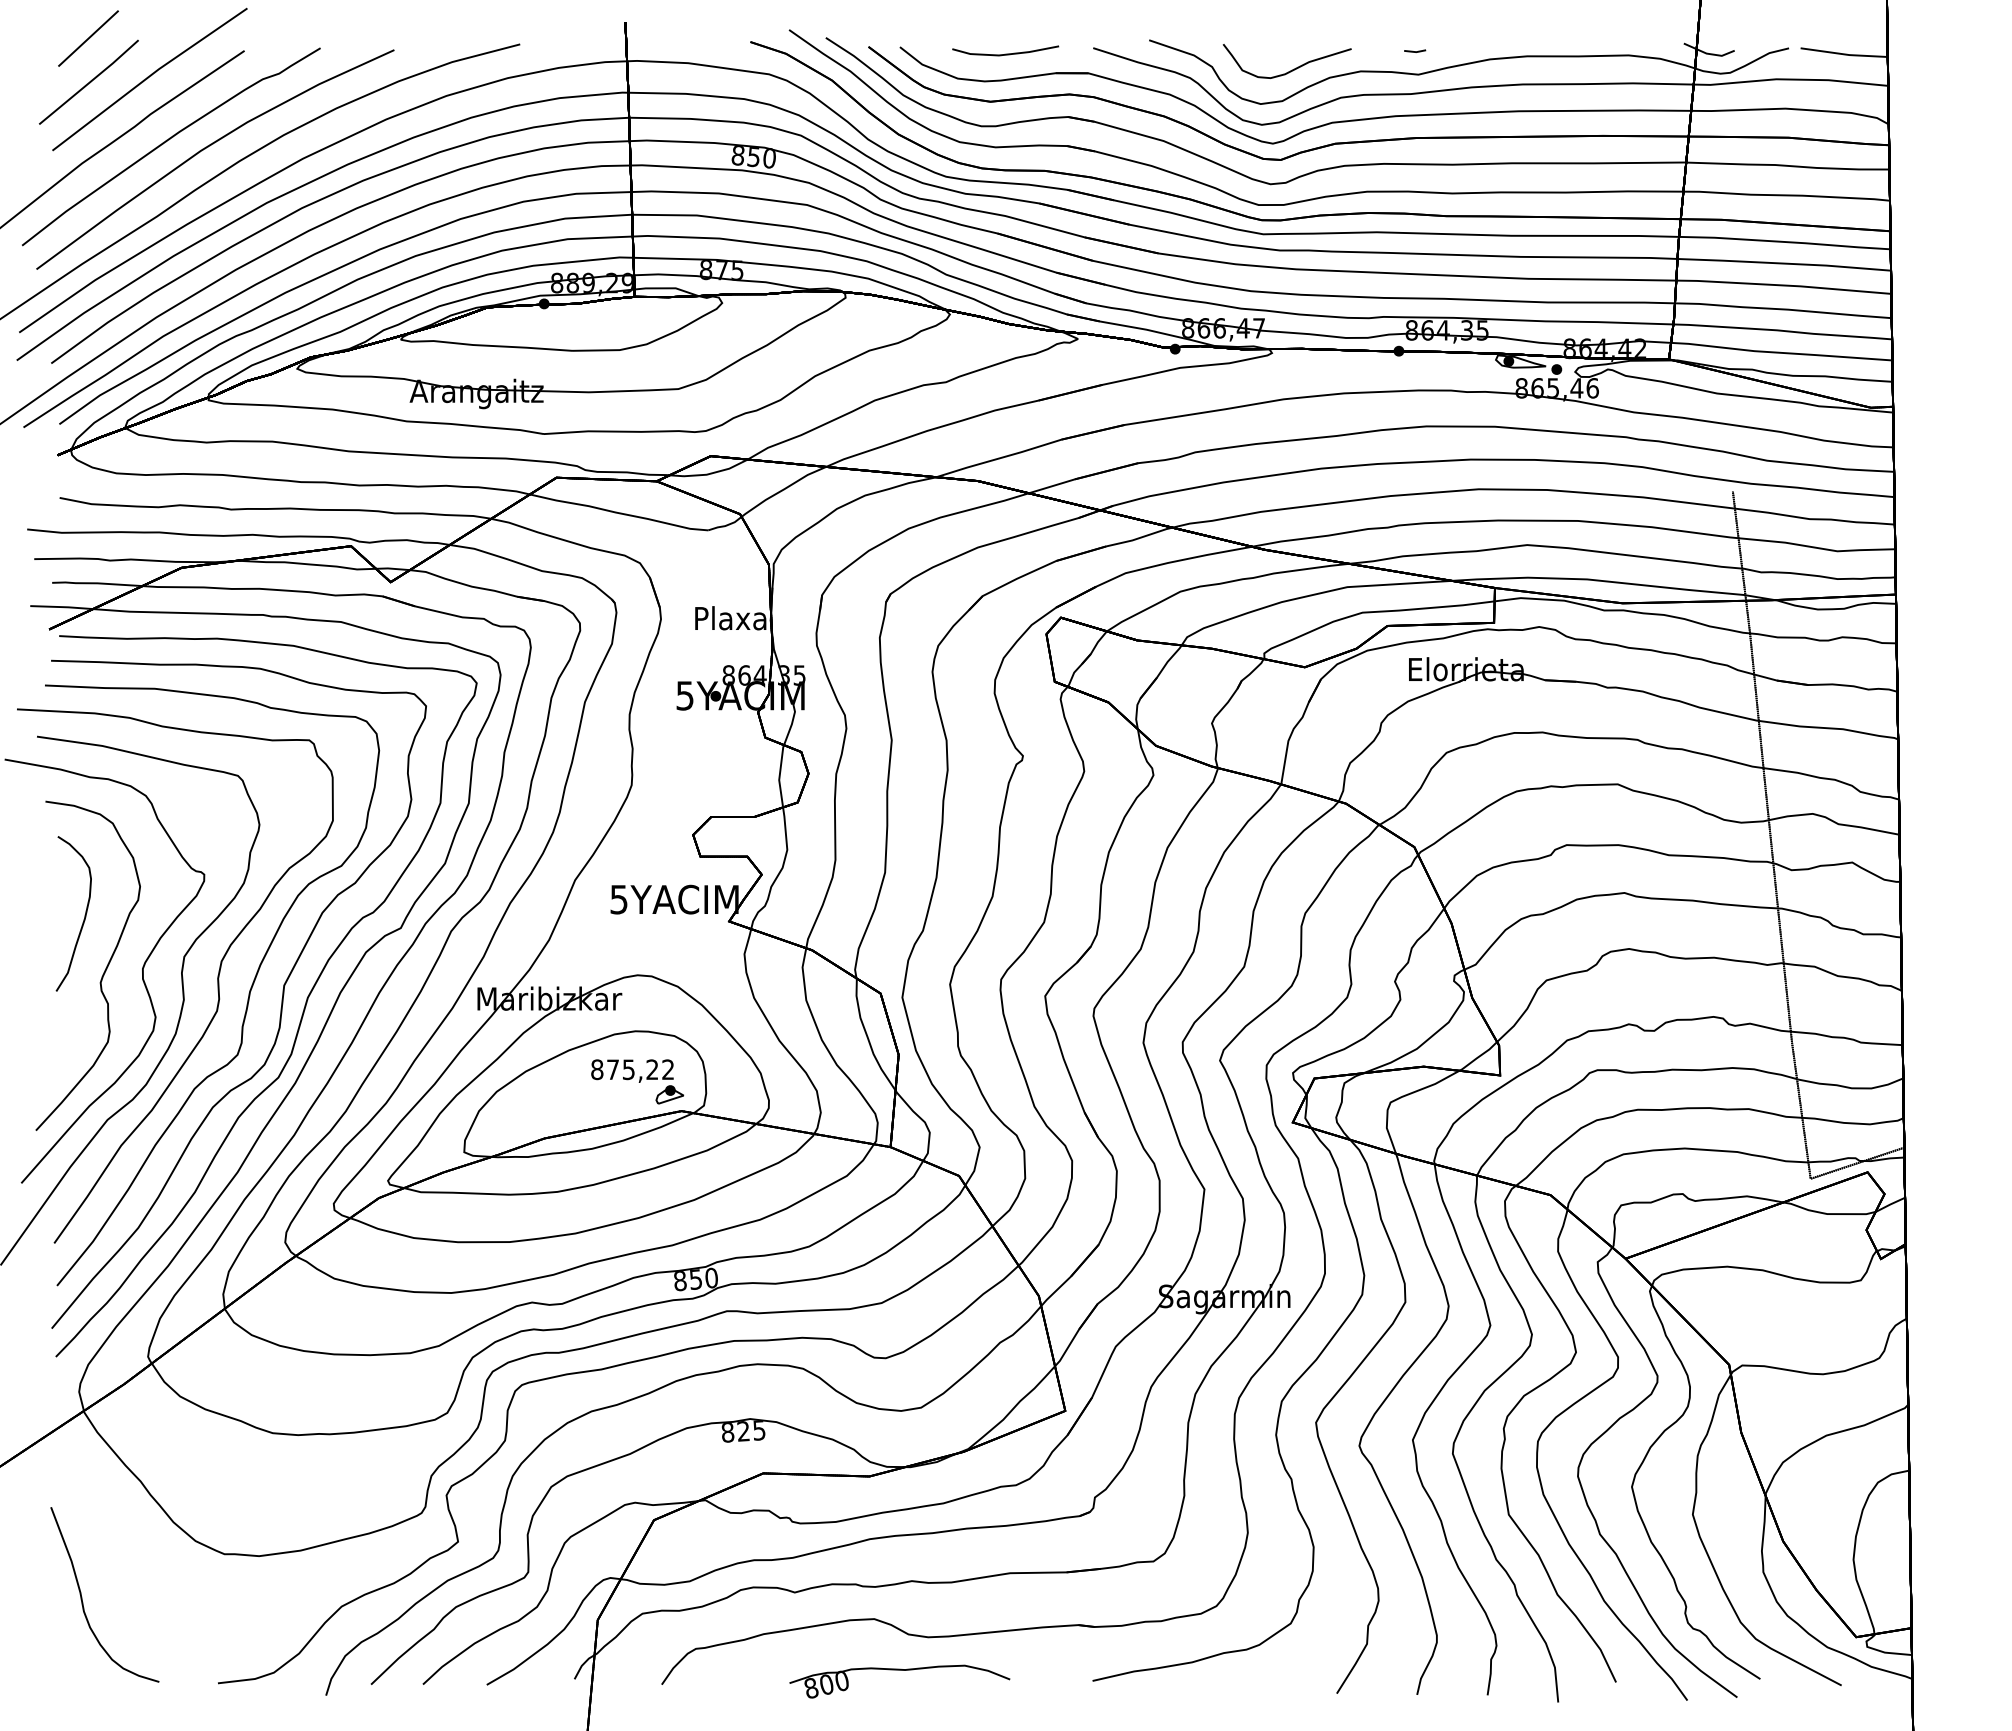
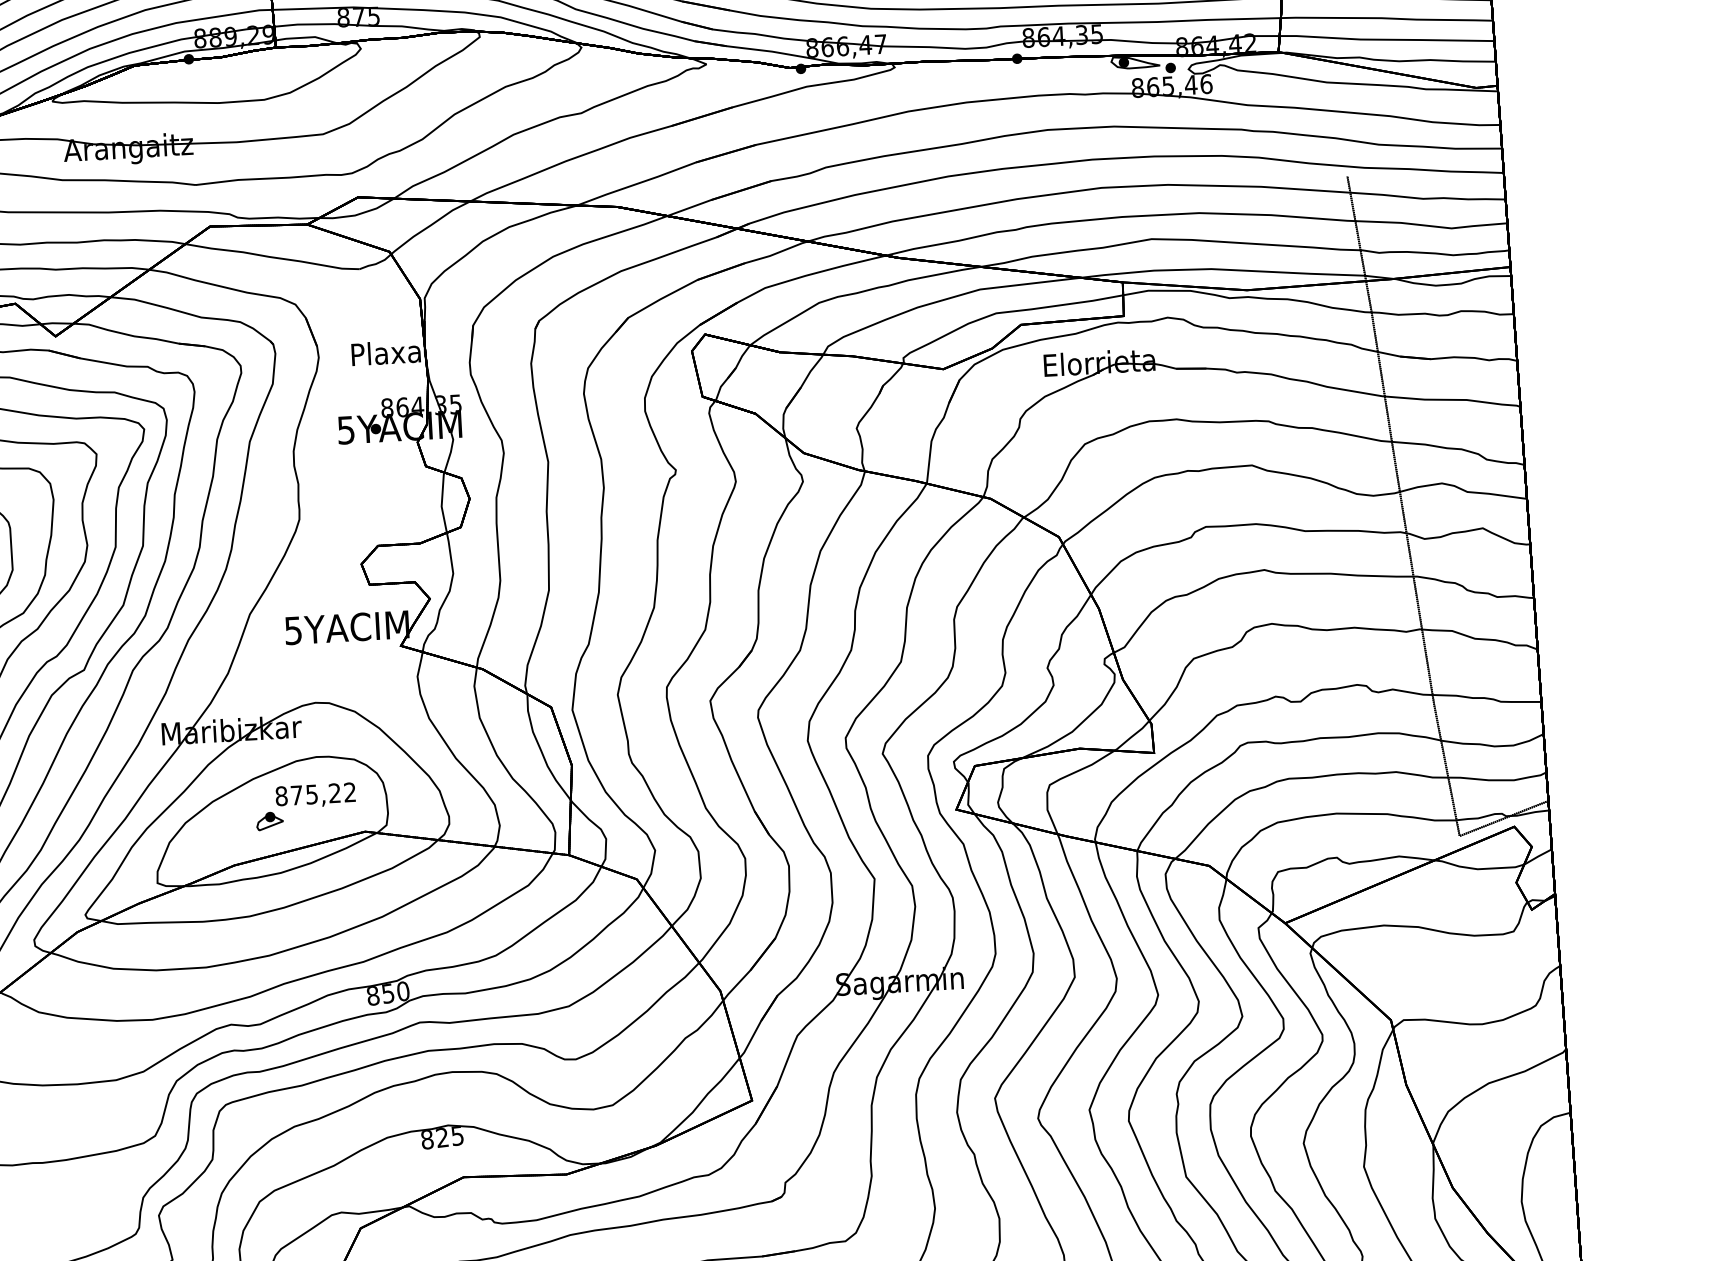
part: (669, 1094) -> (269, 820), moved

